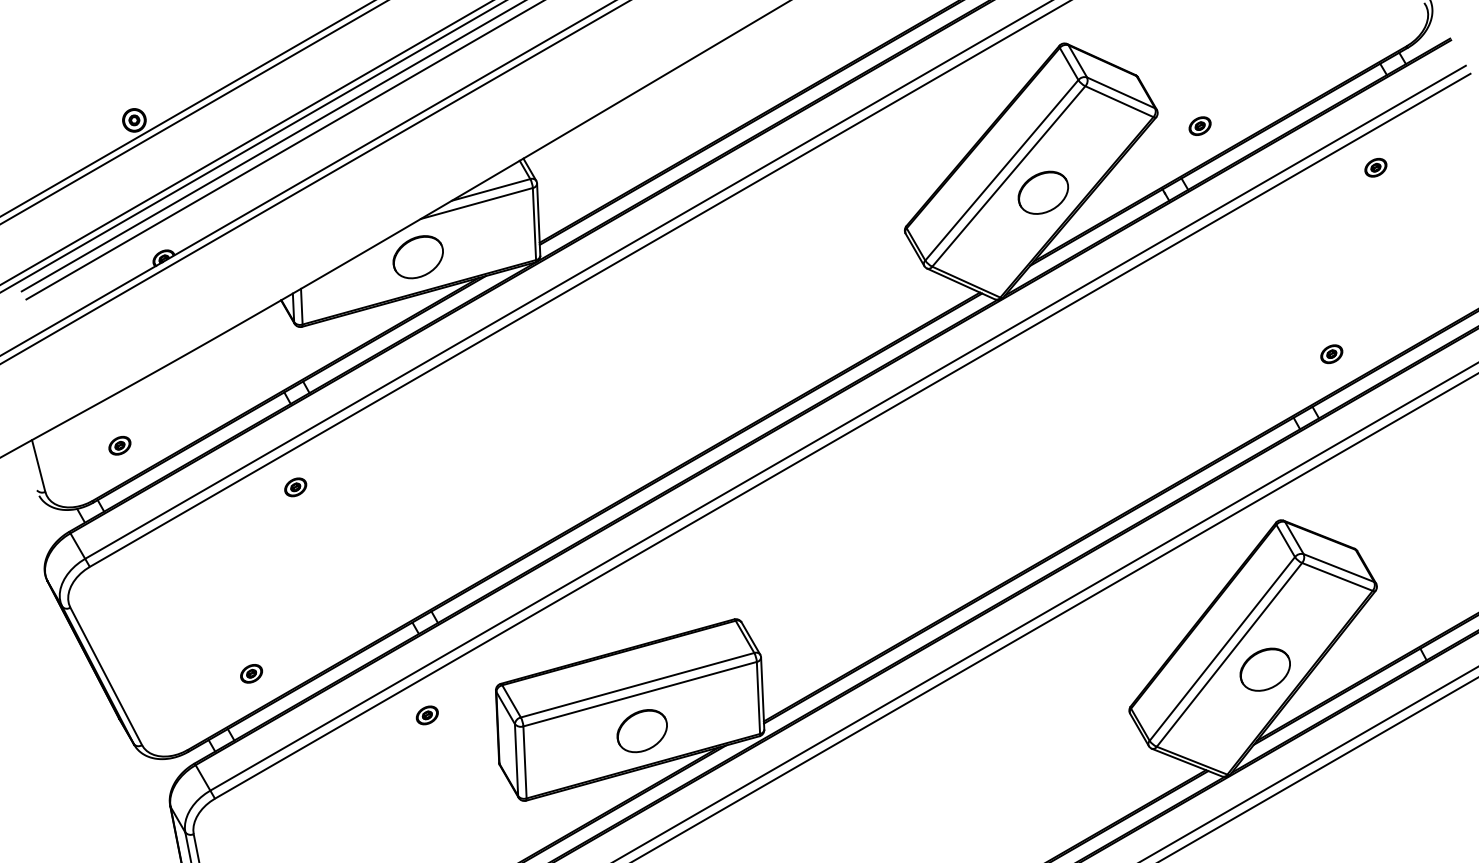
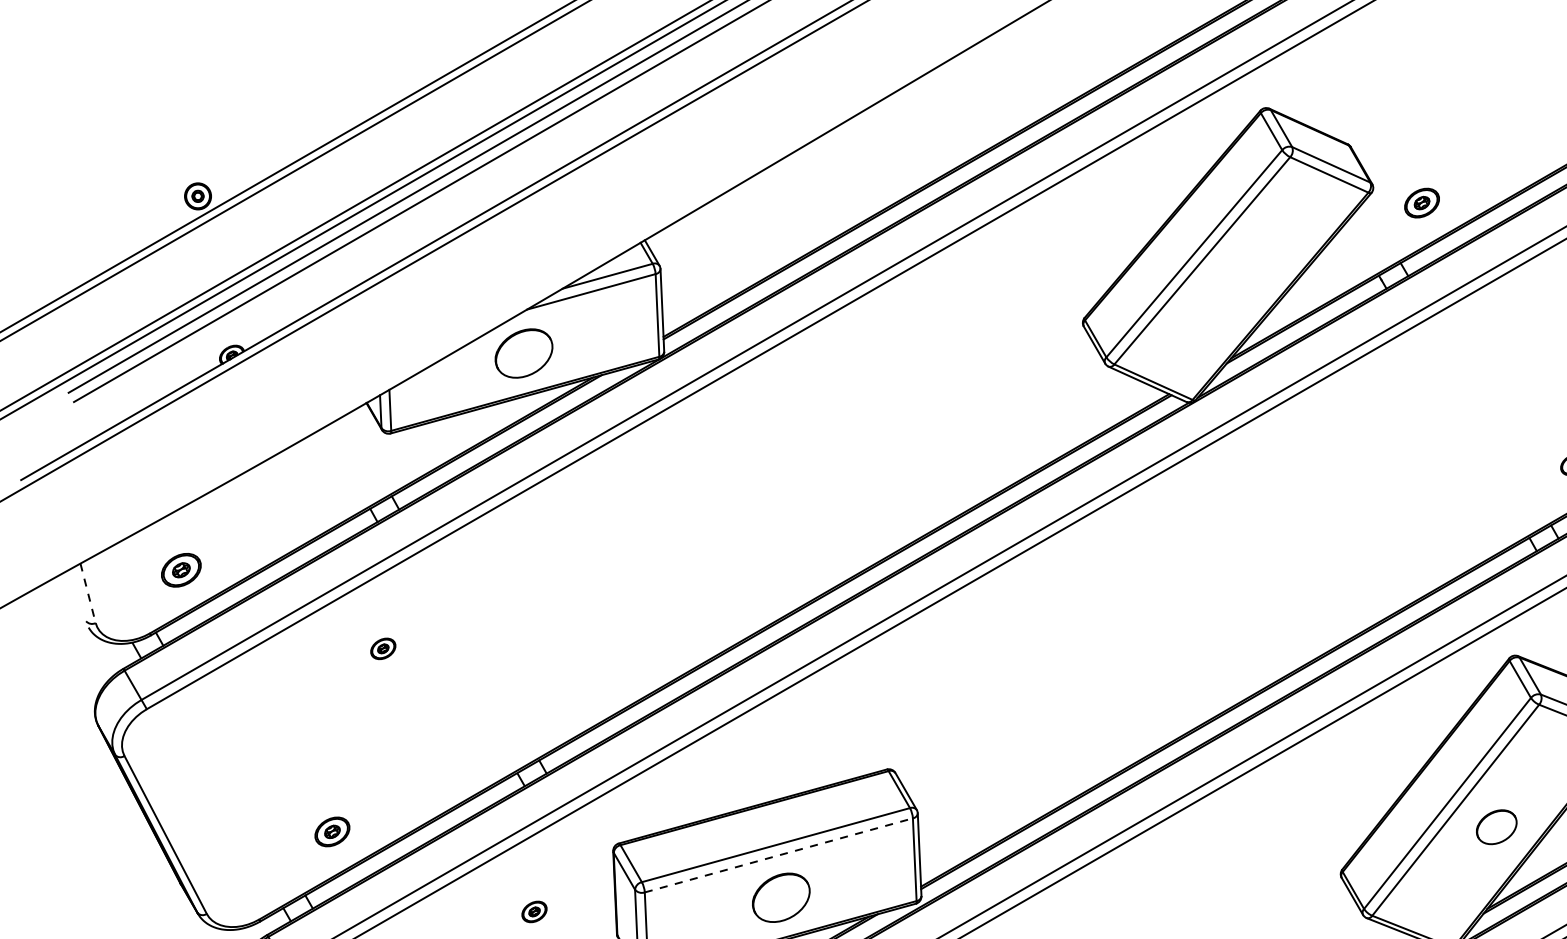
part: (1199, 125) -> (1421, 202), size x1.4
part: (1042, 192) -> (1240, 279), removed
part: (119, 445) -> (180, 569), size x1.6
line: (38, 466) -> (87, 593), solid -> dashed
part: (295, 487) -> (383, 649), moved
part: (1264, 669) -> (1495, 827), size x0.7
part: (251, 673) -> (332, 831), size x1.4
line: (640, 694) -> (779, 855), solid -> dashed
part: (426, 715) -> (533, 912), moved

